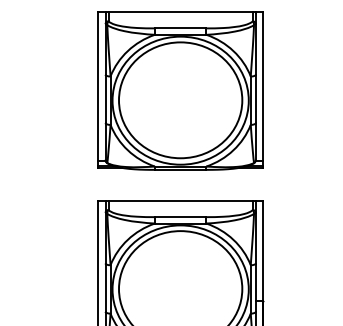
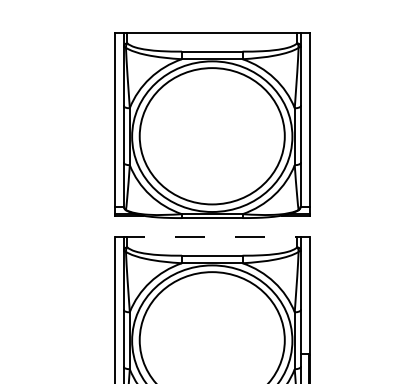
part: (180, 91) -> (212, 125), moved
line: (180, 200) -> (212, 236), solid -> dashed

